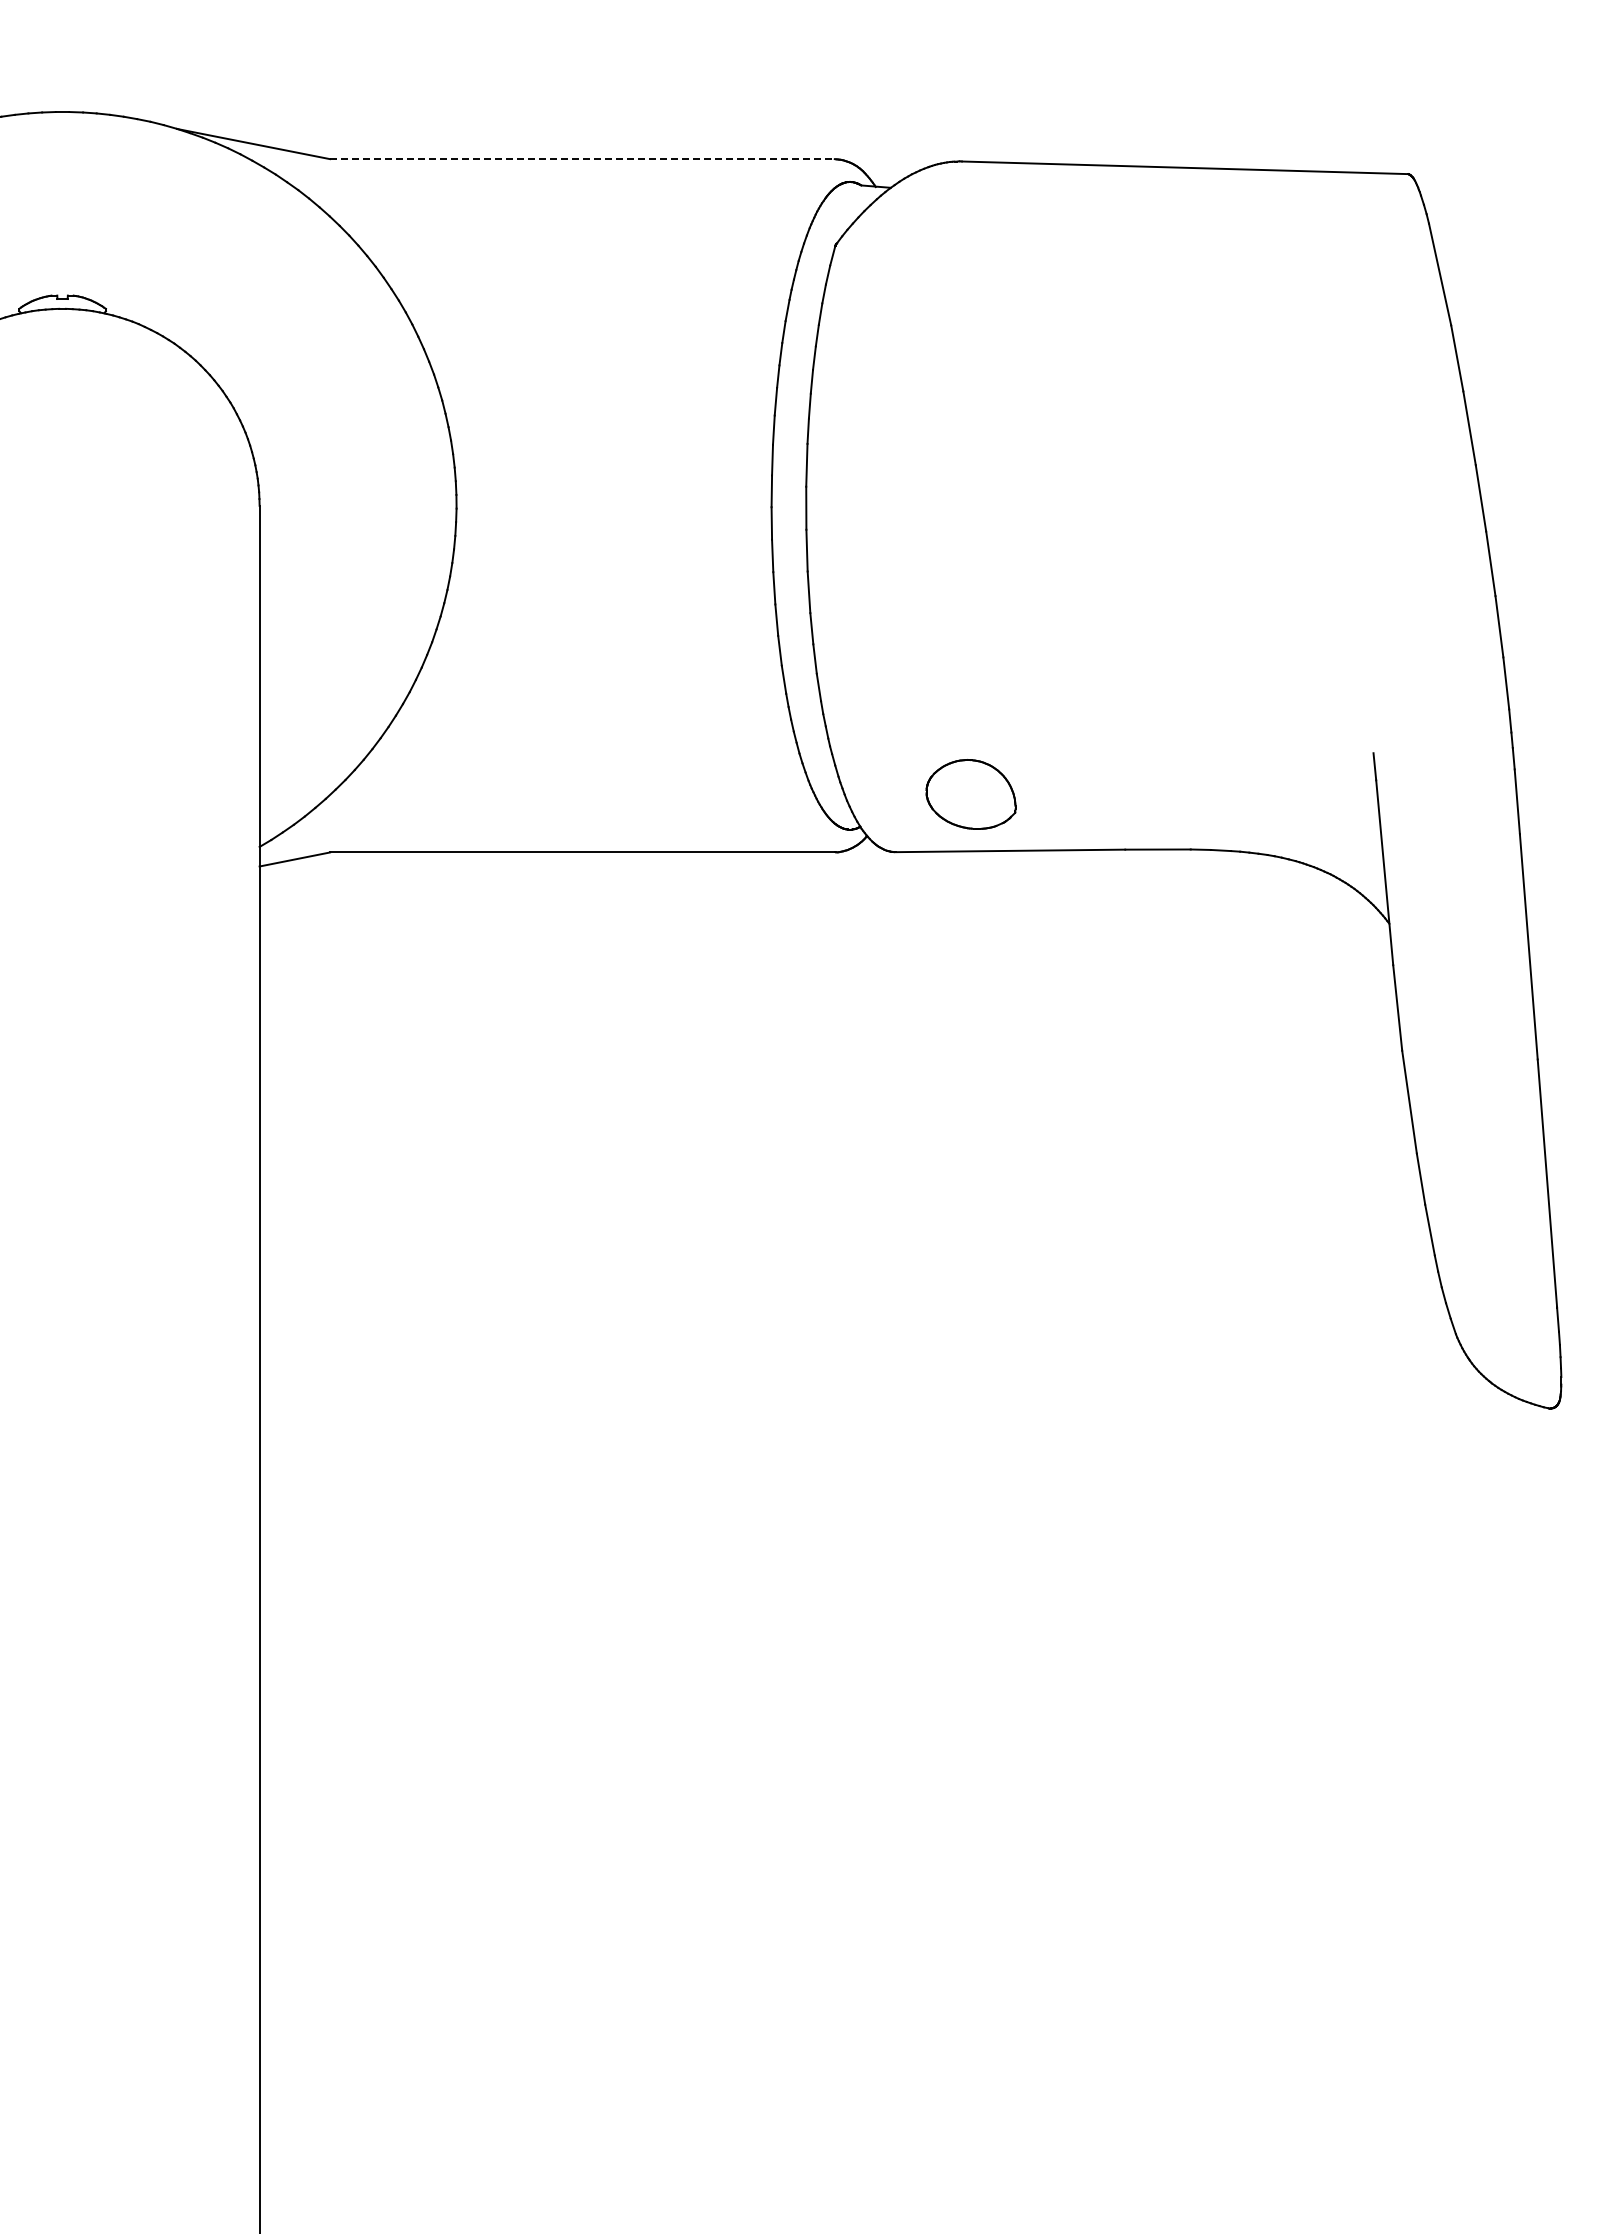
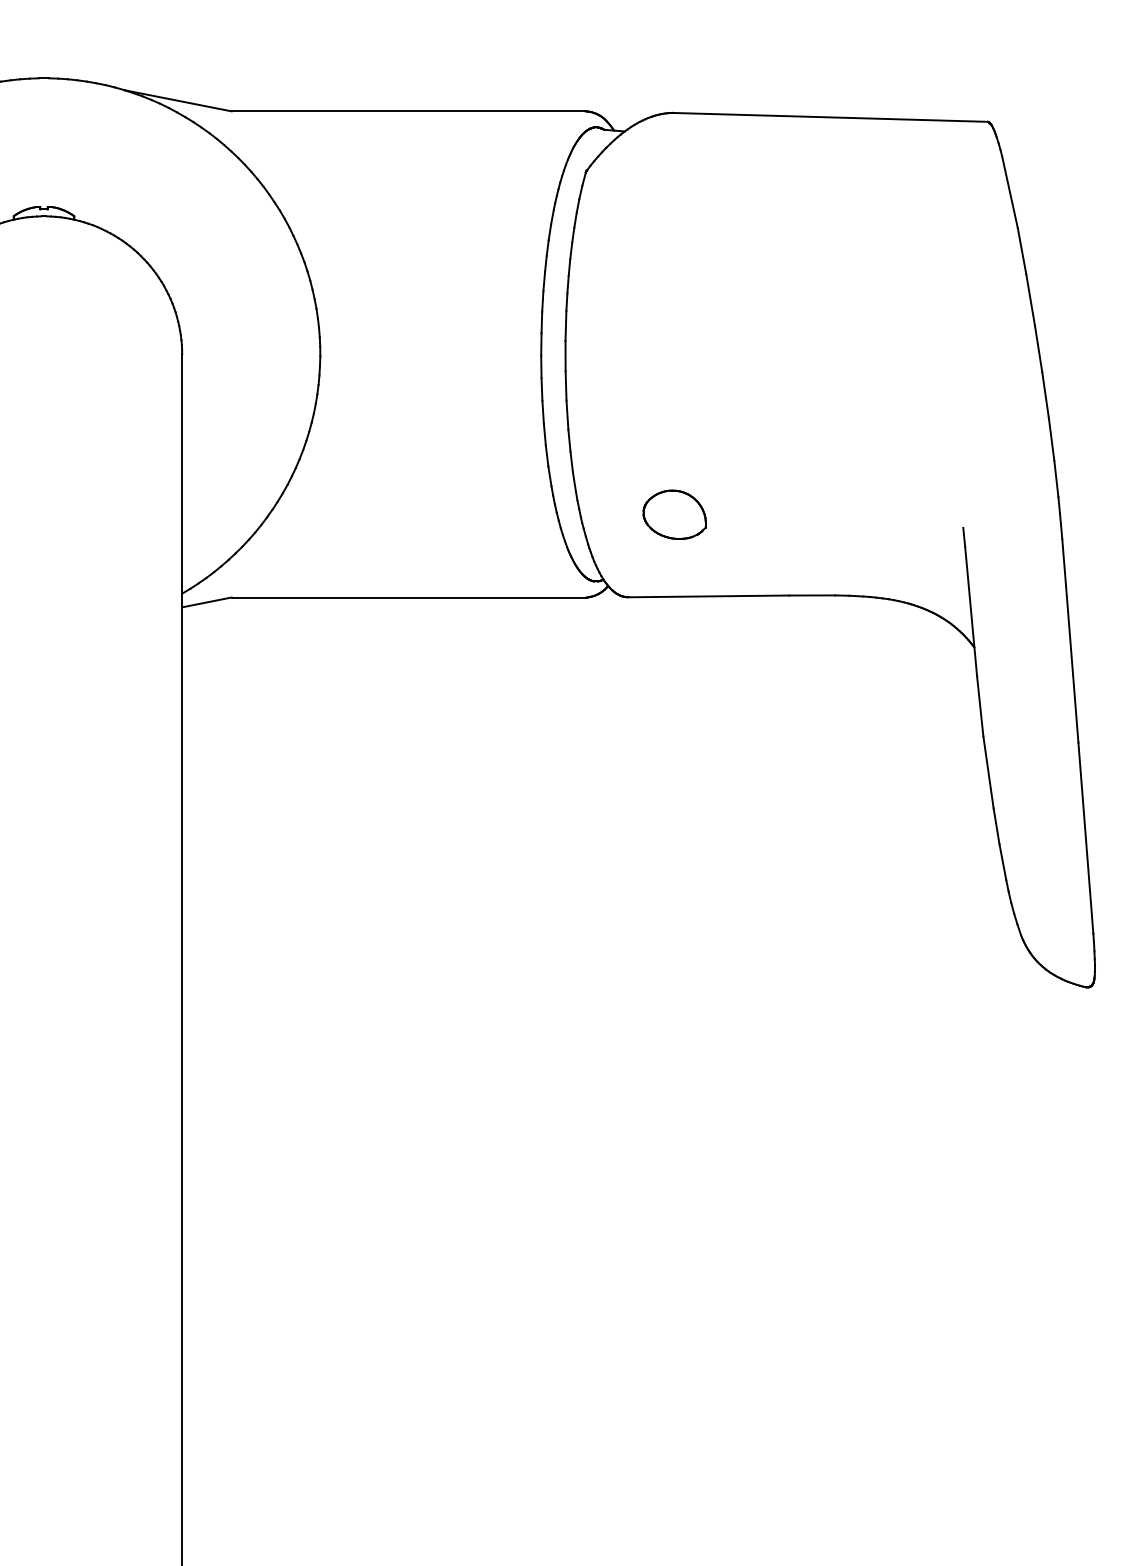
line: (582, 159) -> (408, 111), dashed -> solid
part: (970, 794) -> (674, 514), moved

